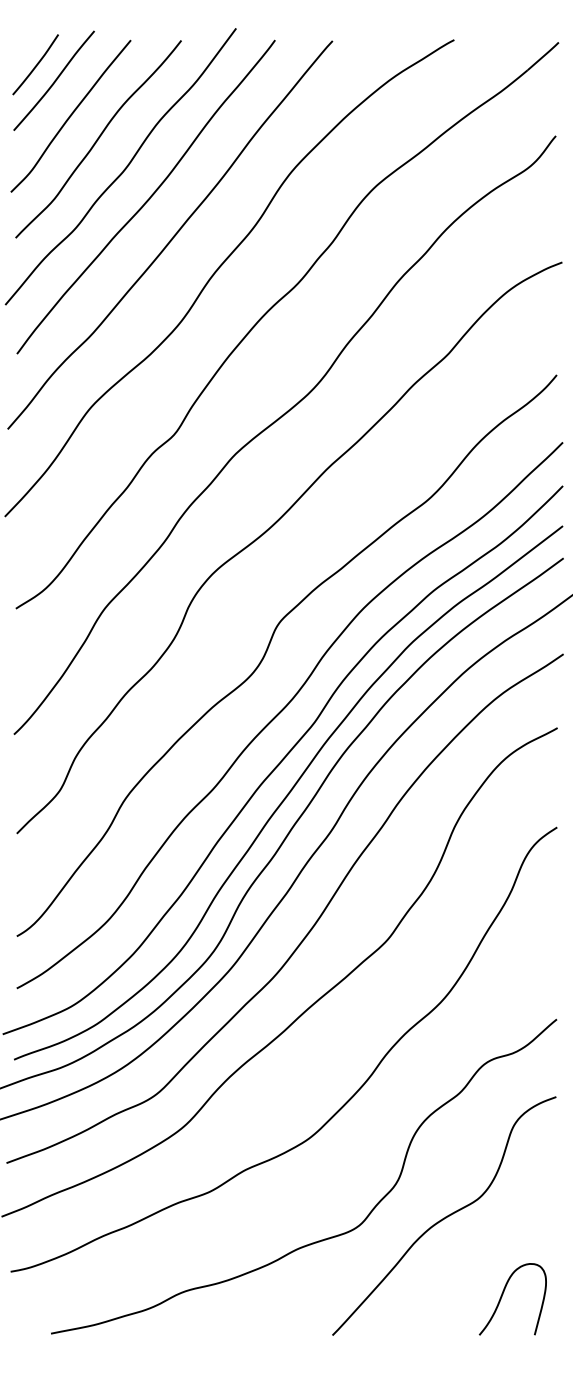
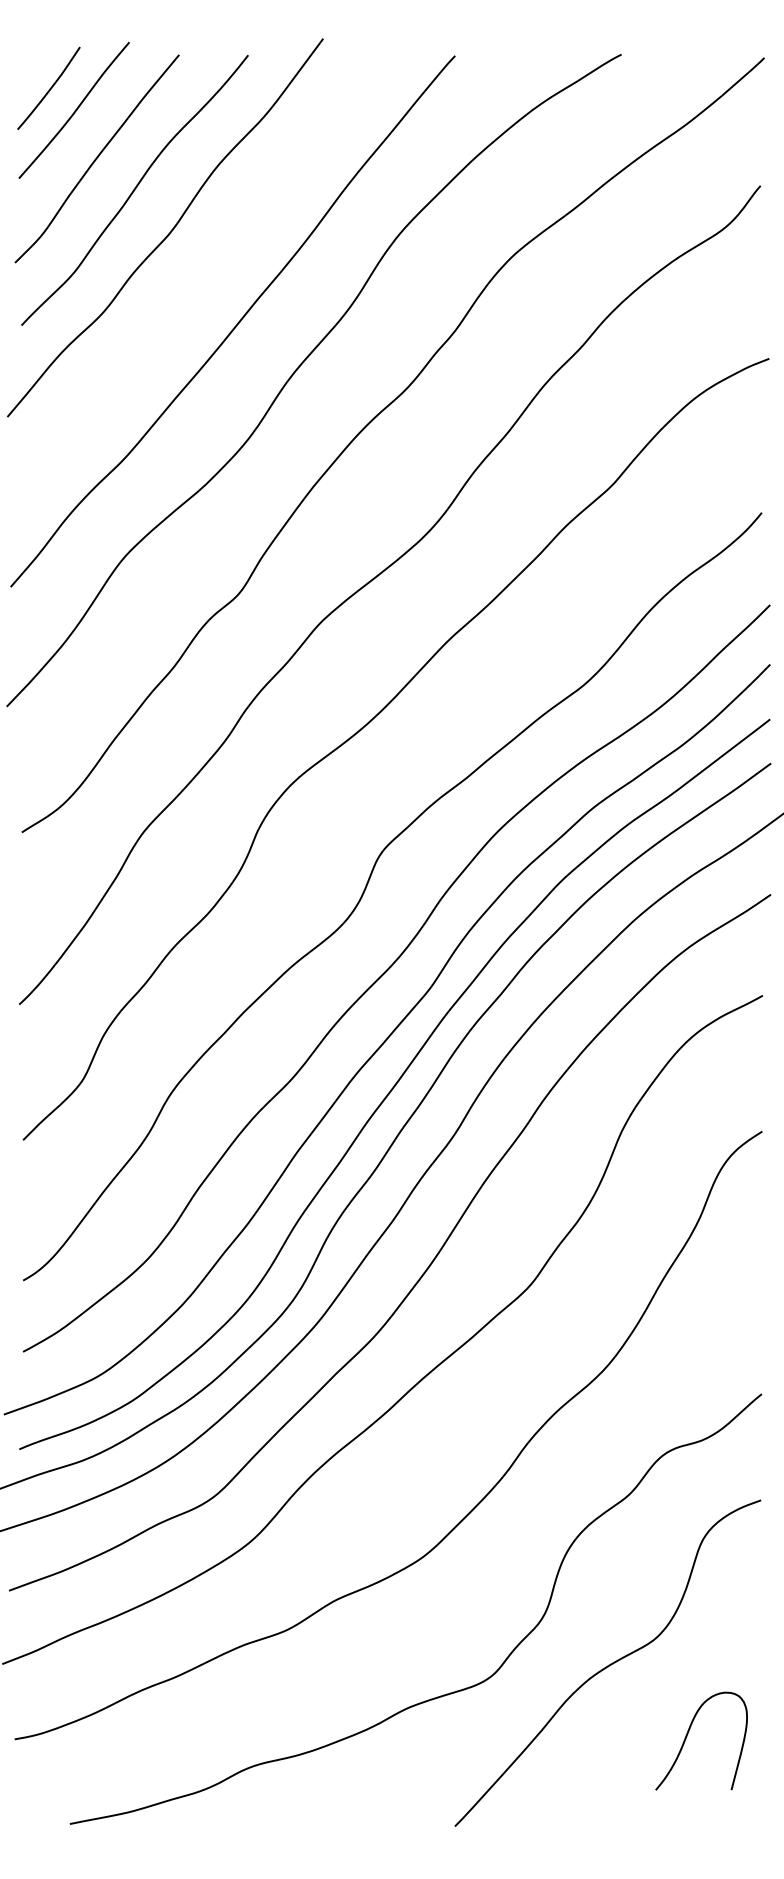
curve: (147, 199) -> (202, 272), removed
curve: (503, 1294) -> (688, 1734), moved

